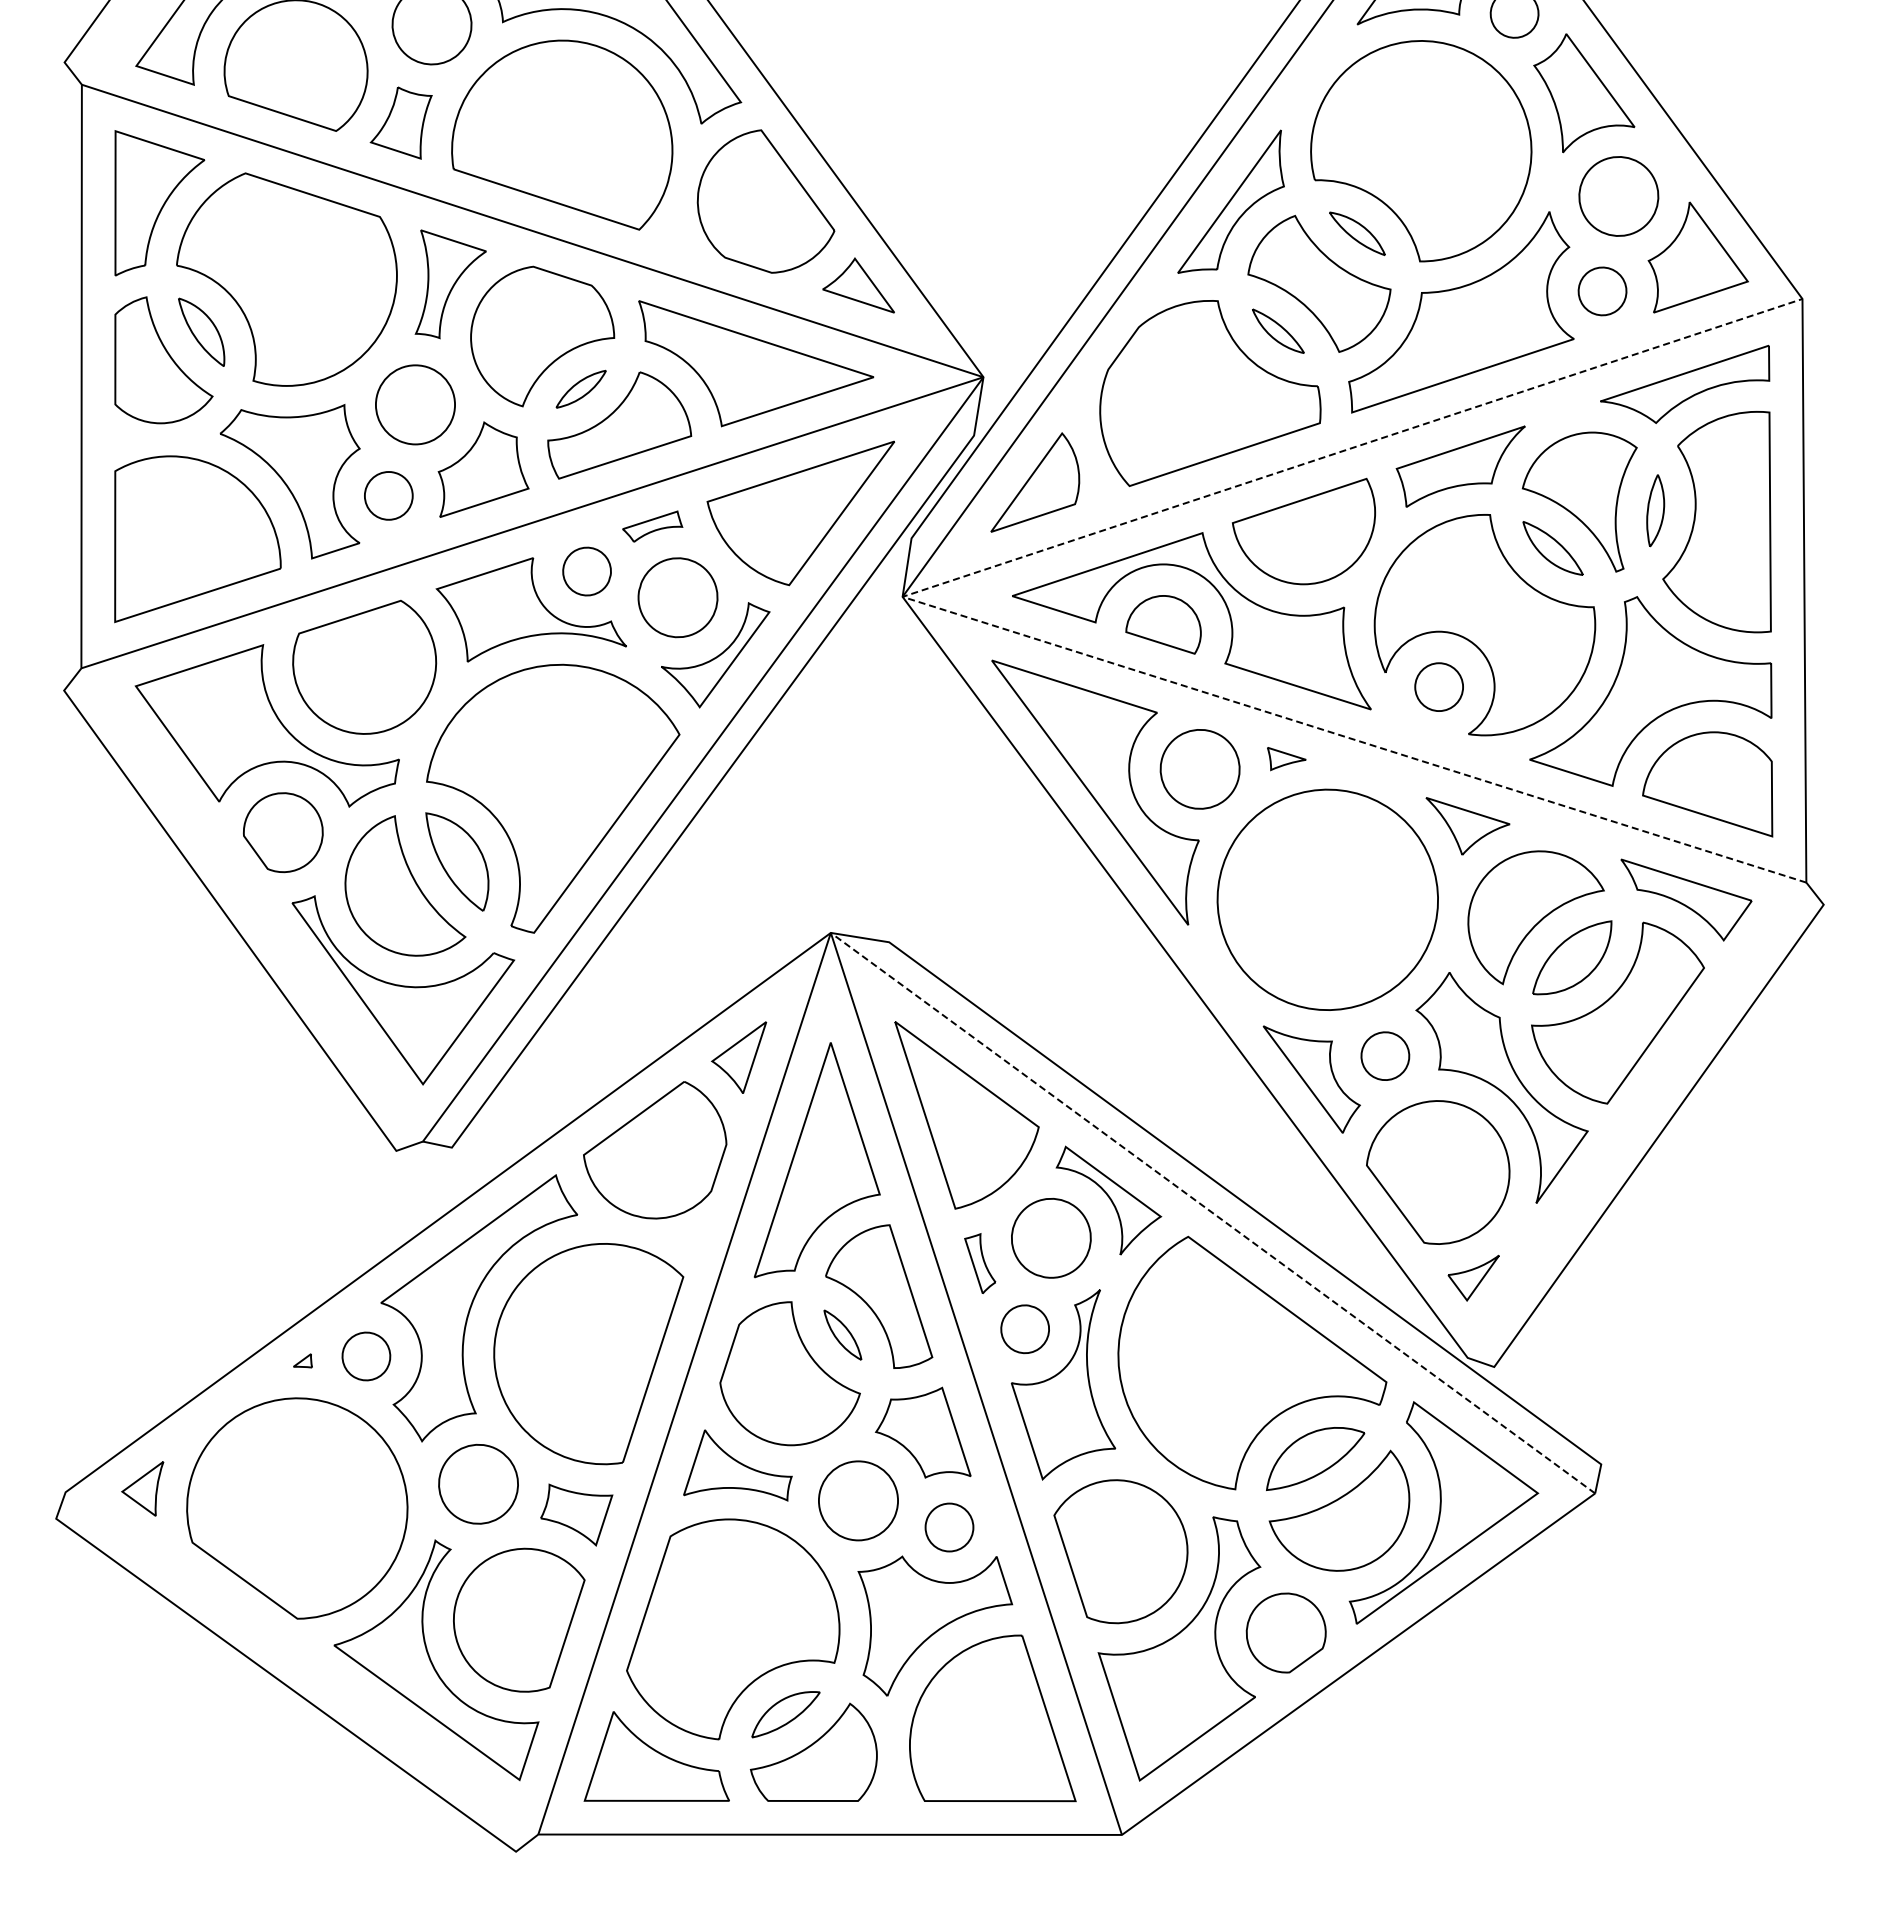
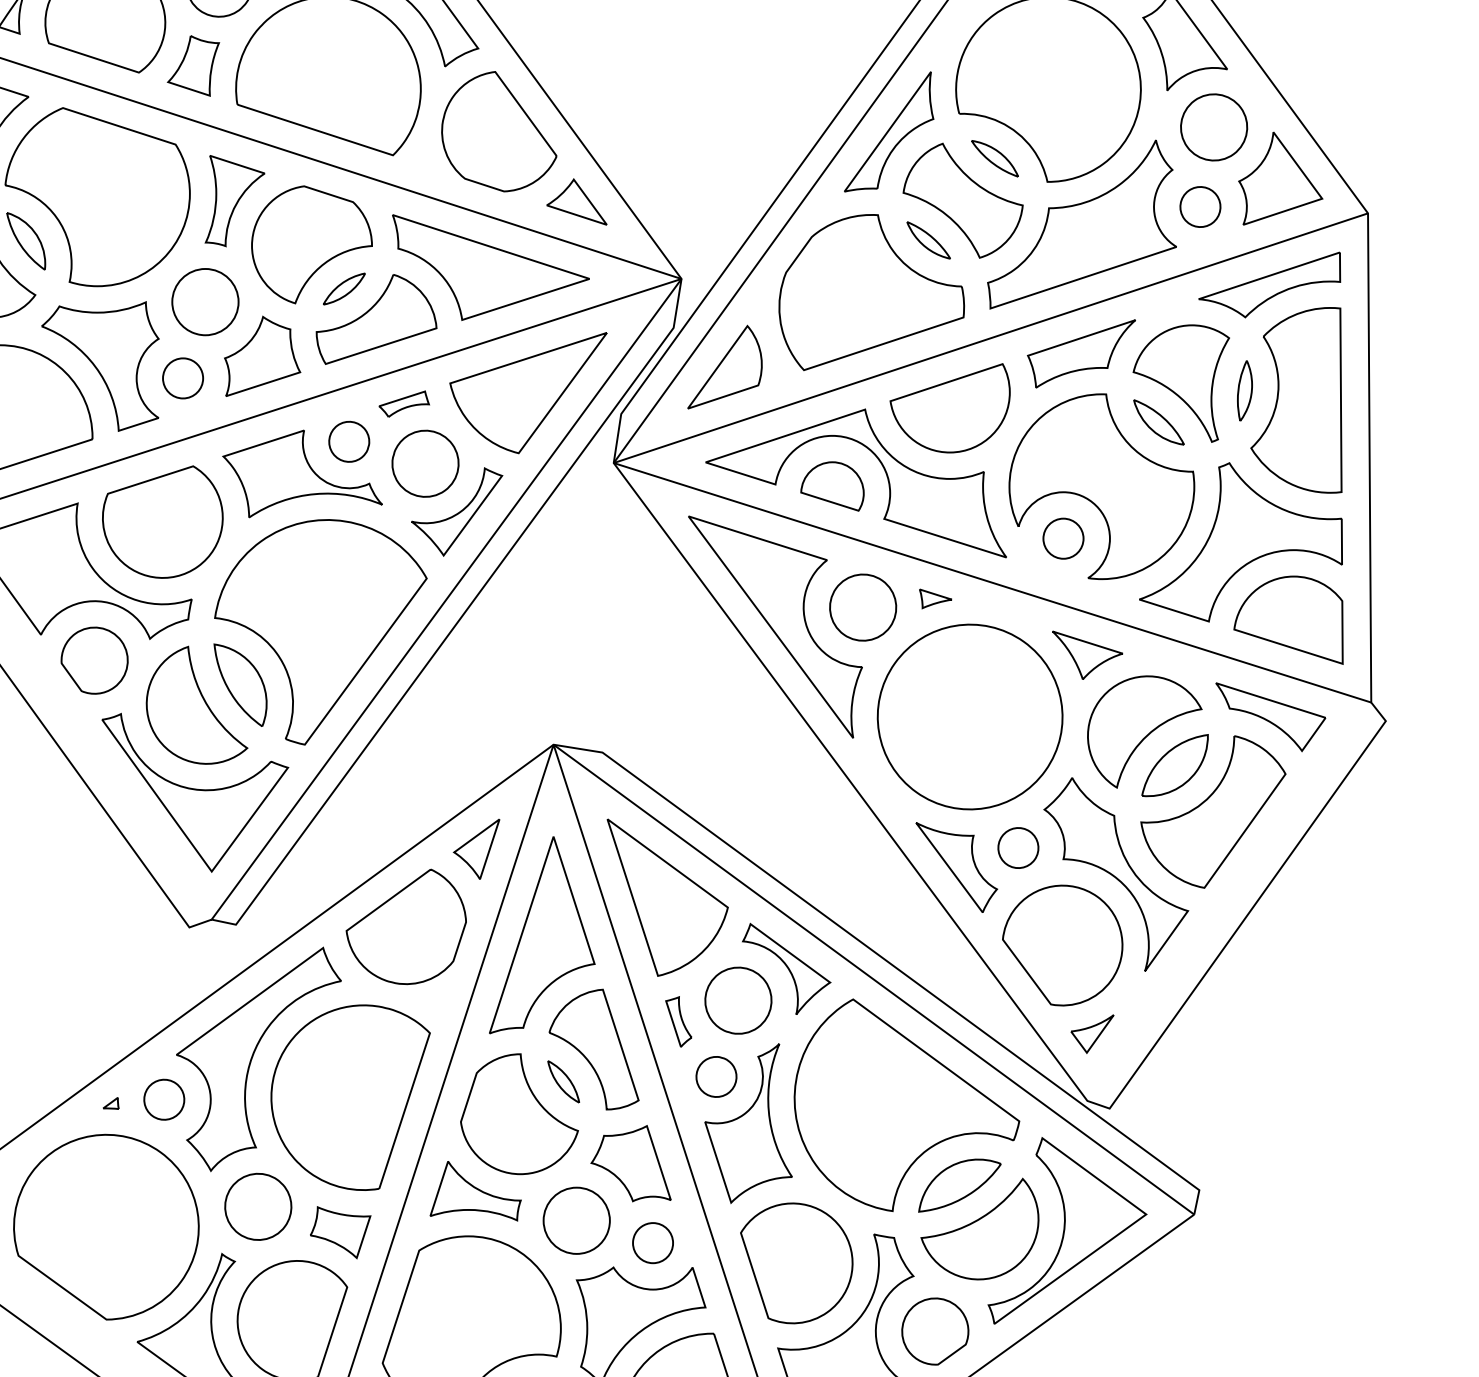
line: (902, 596) -> (613, 462), dashed -> solid
line: (1213, 1213) -> (874, 979), dashed -> solid

